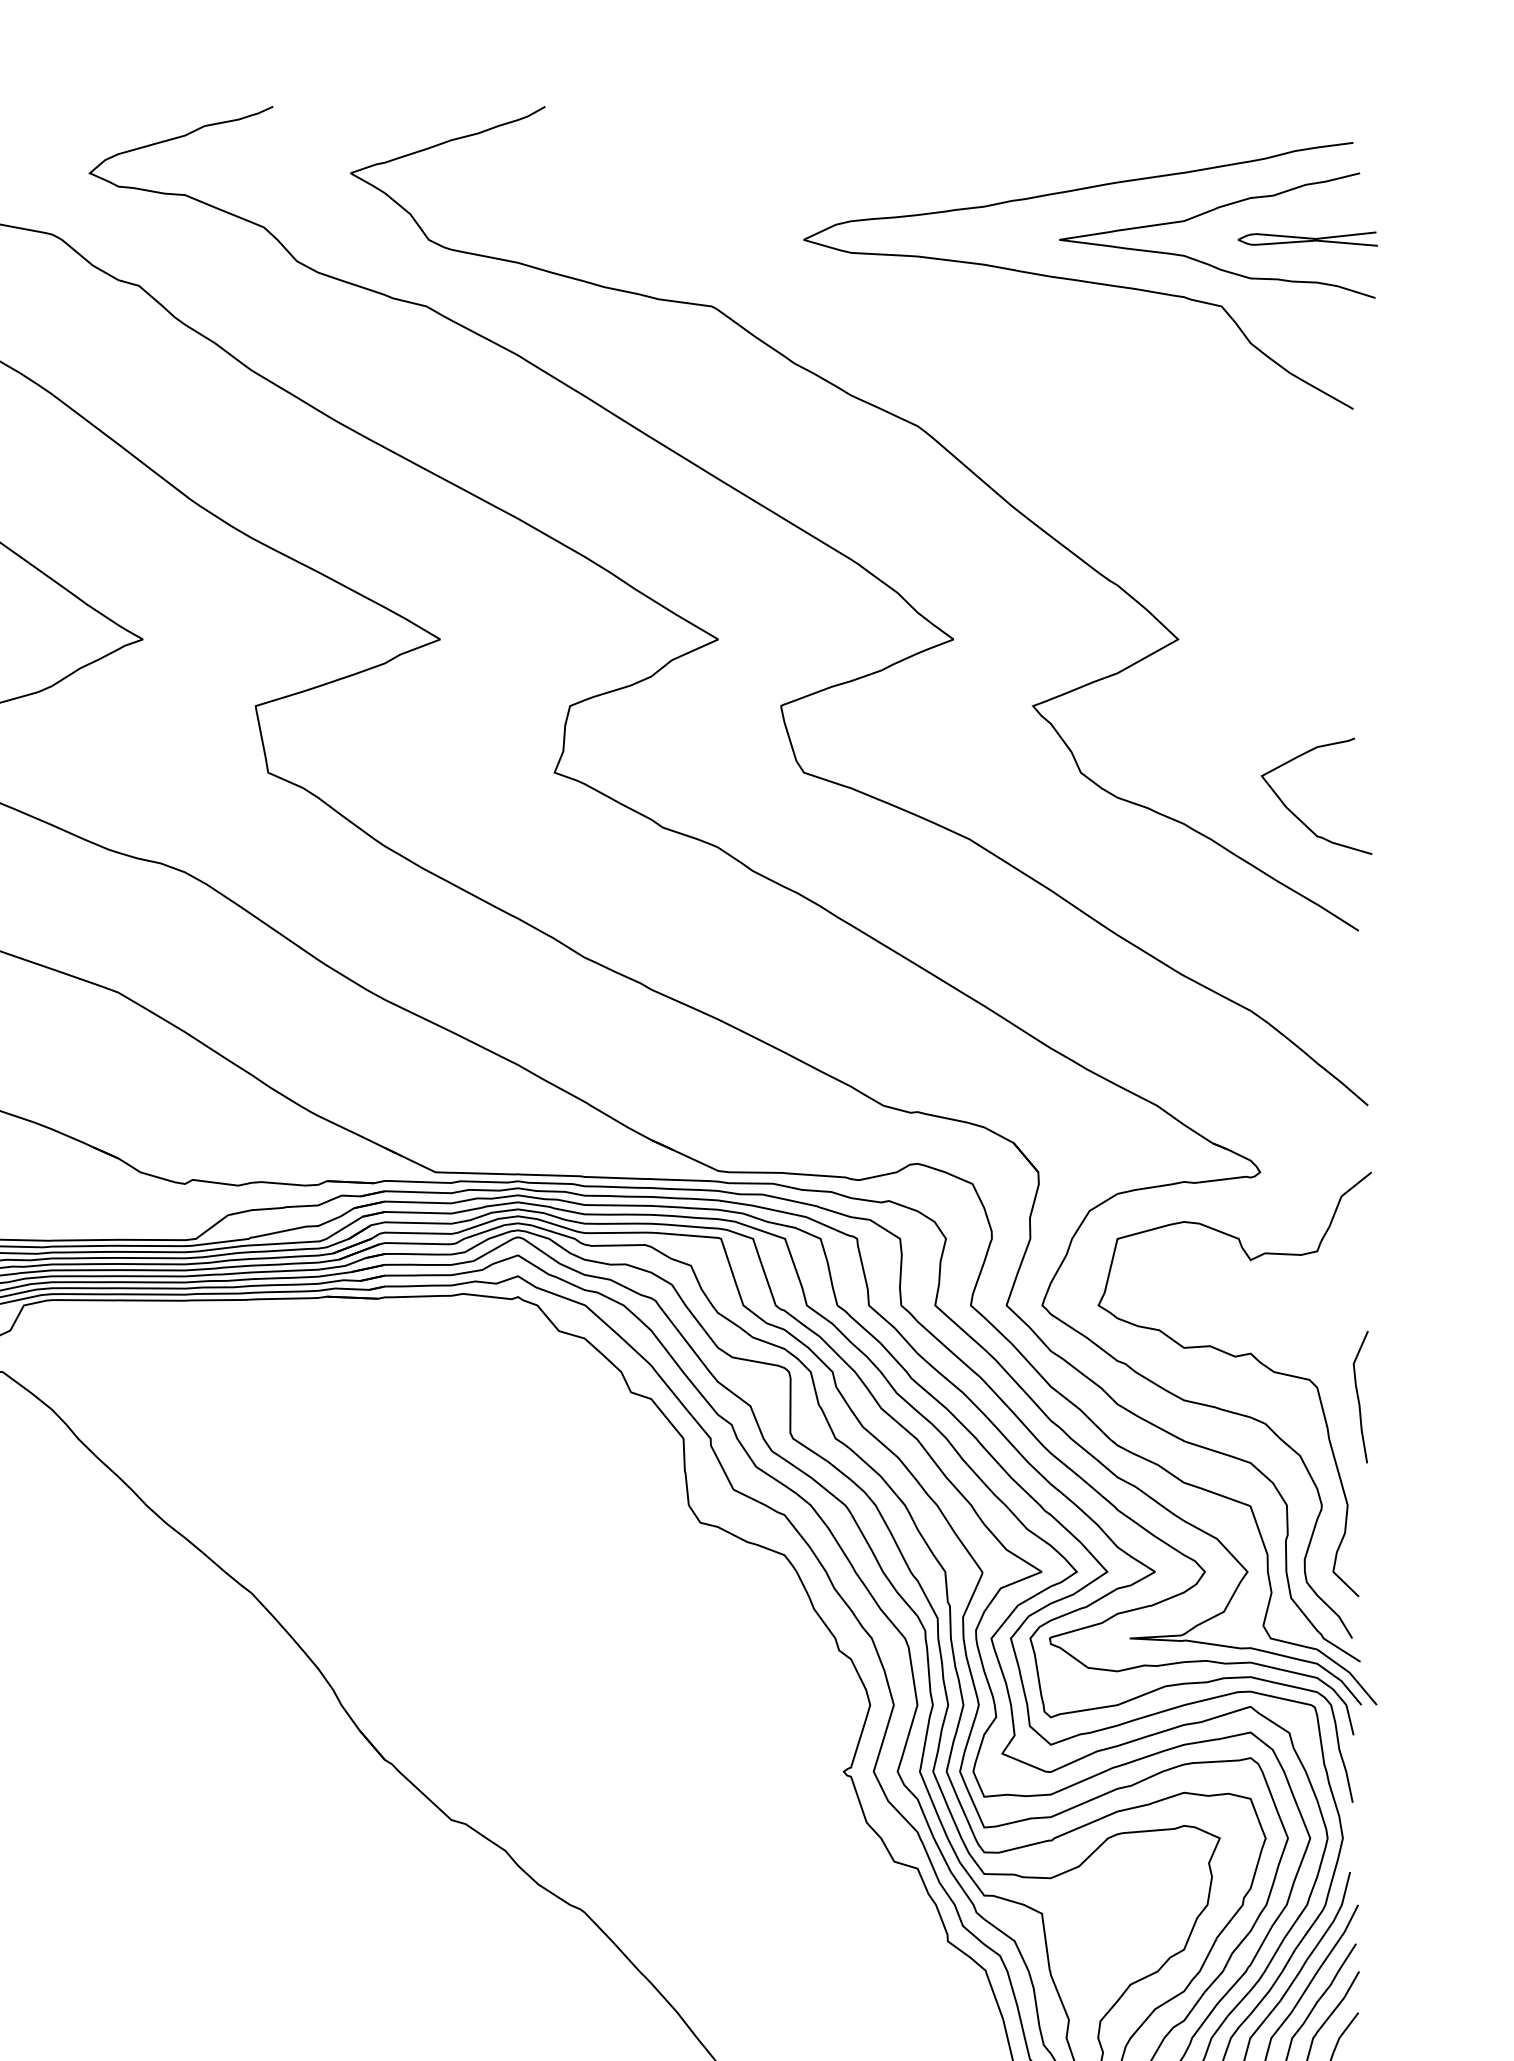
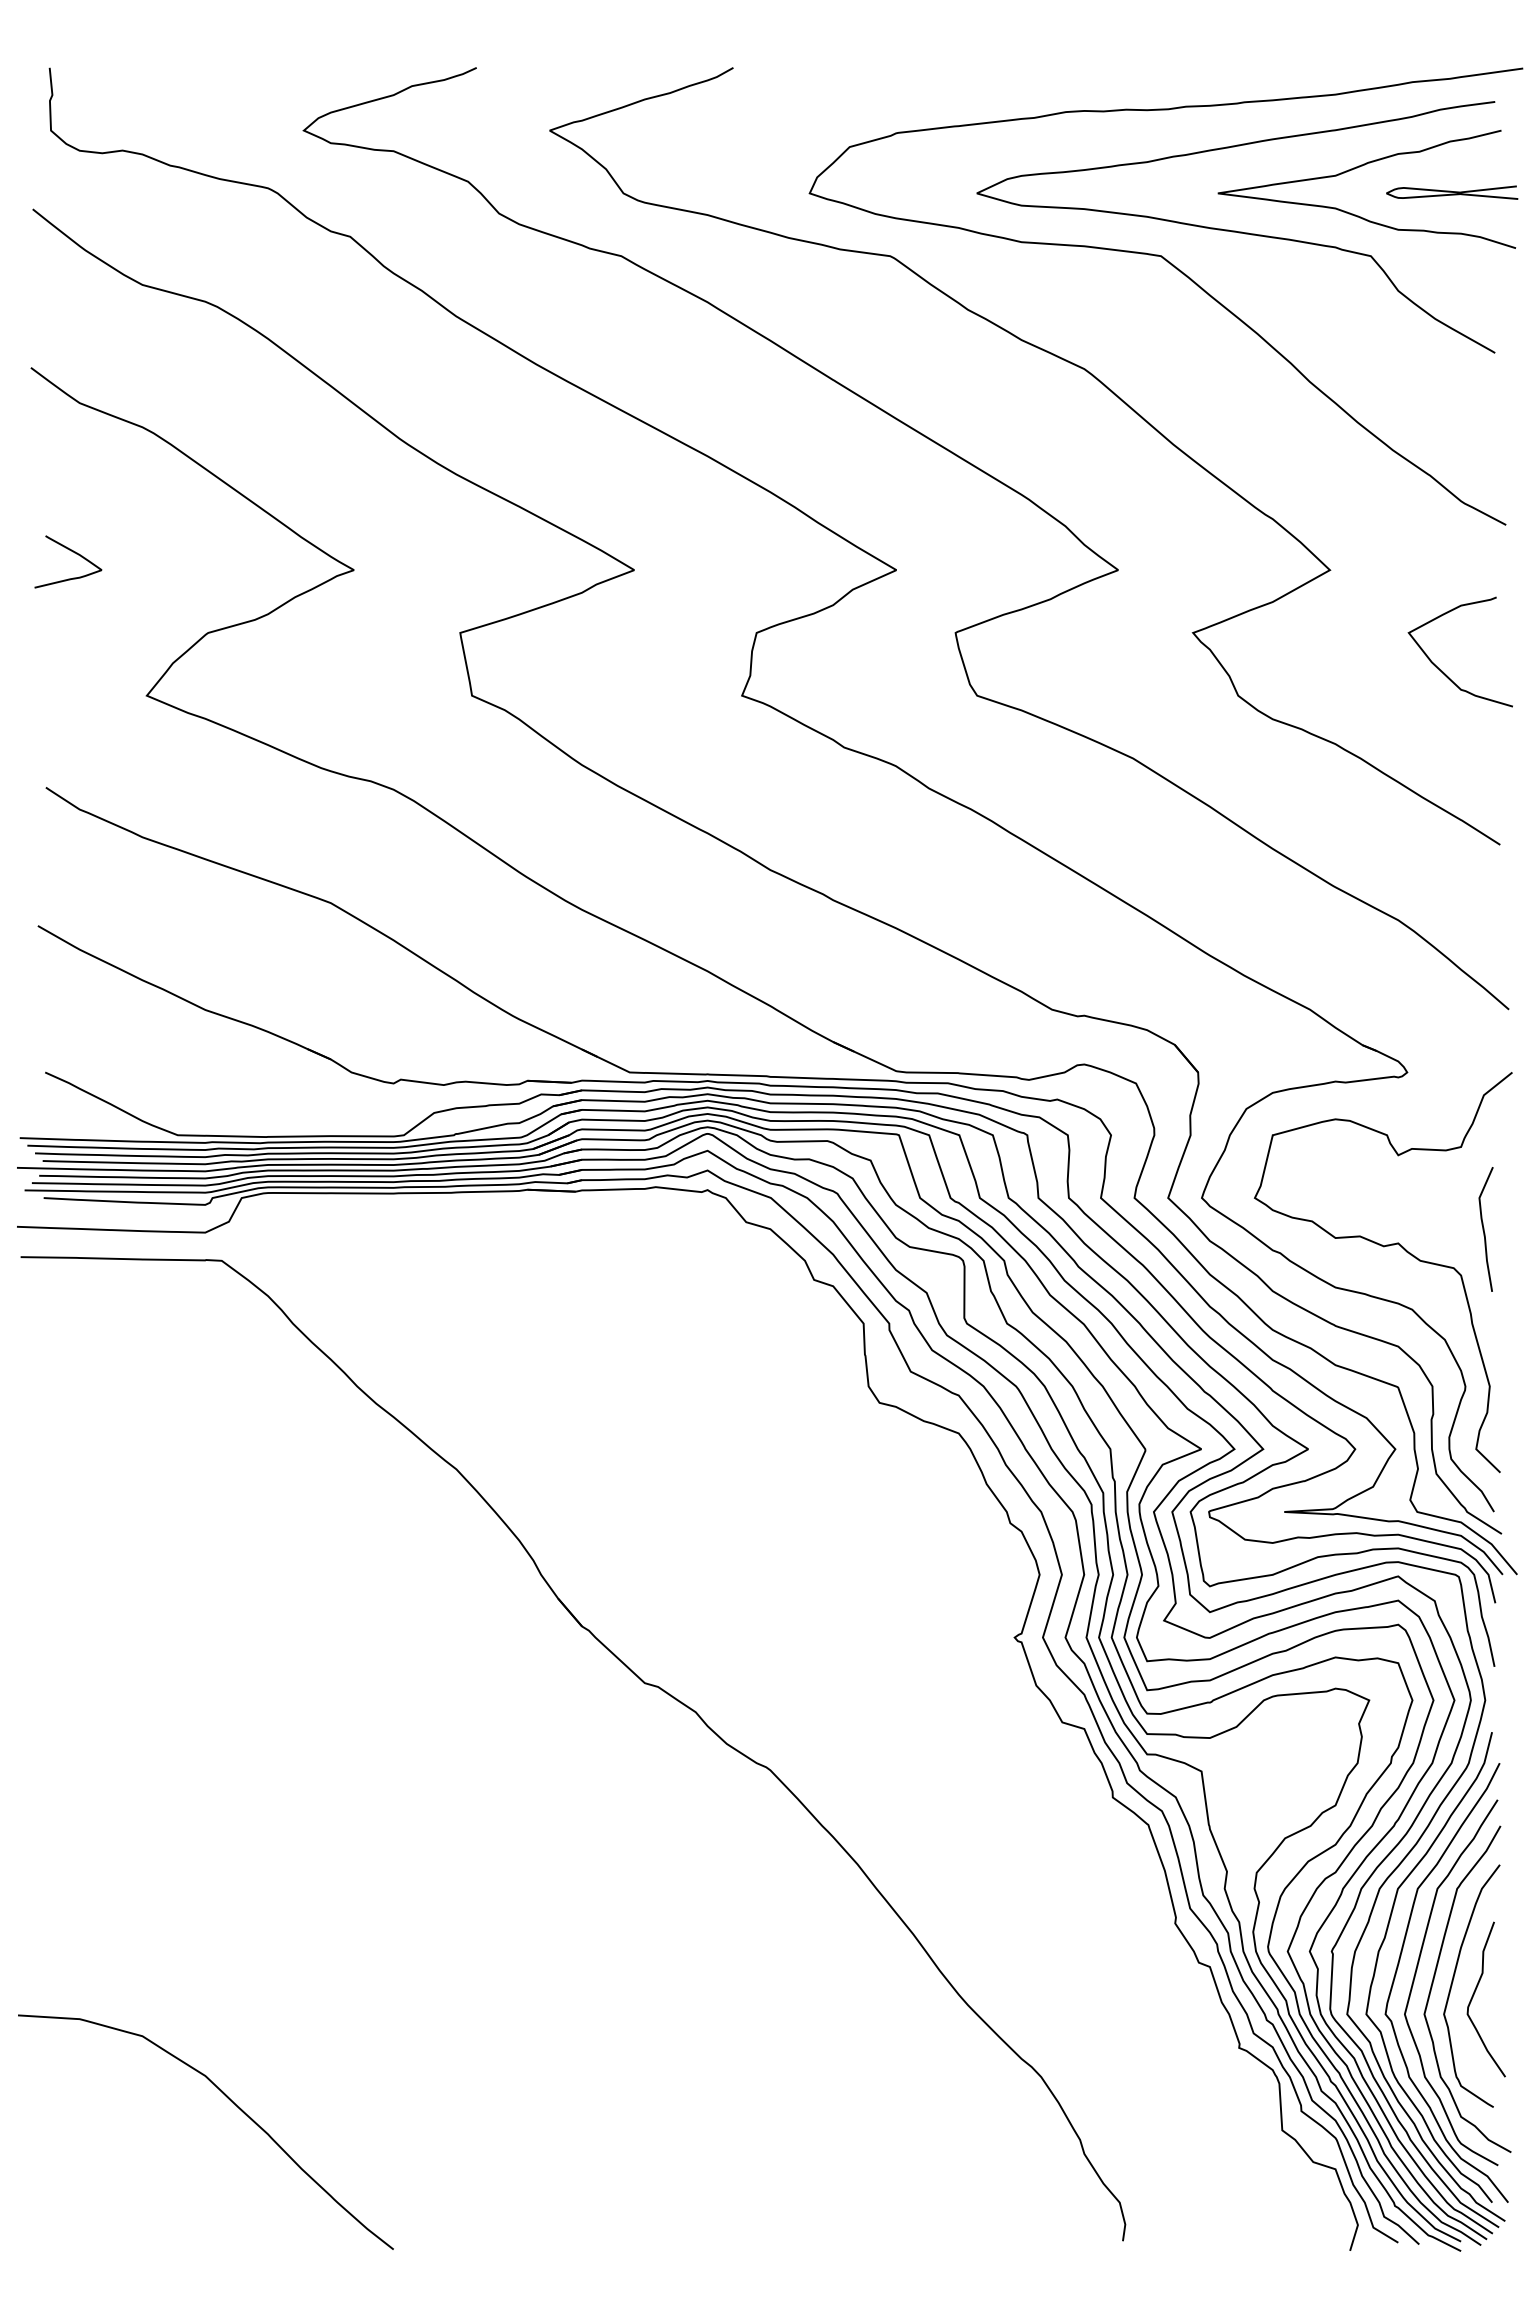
curve: (1020, 324) -> (1181, 273), added
curve: (1297, 815) -> (1442, 670), moved
curve: (1359, 1397) -> (1484, 1229), moved

